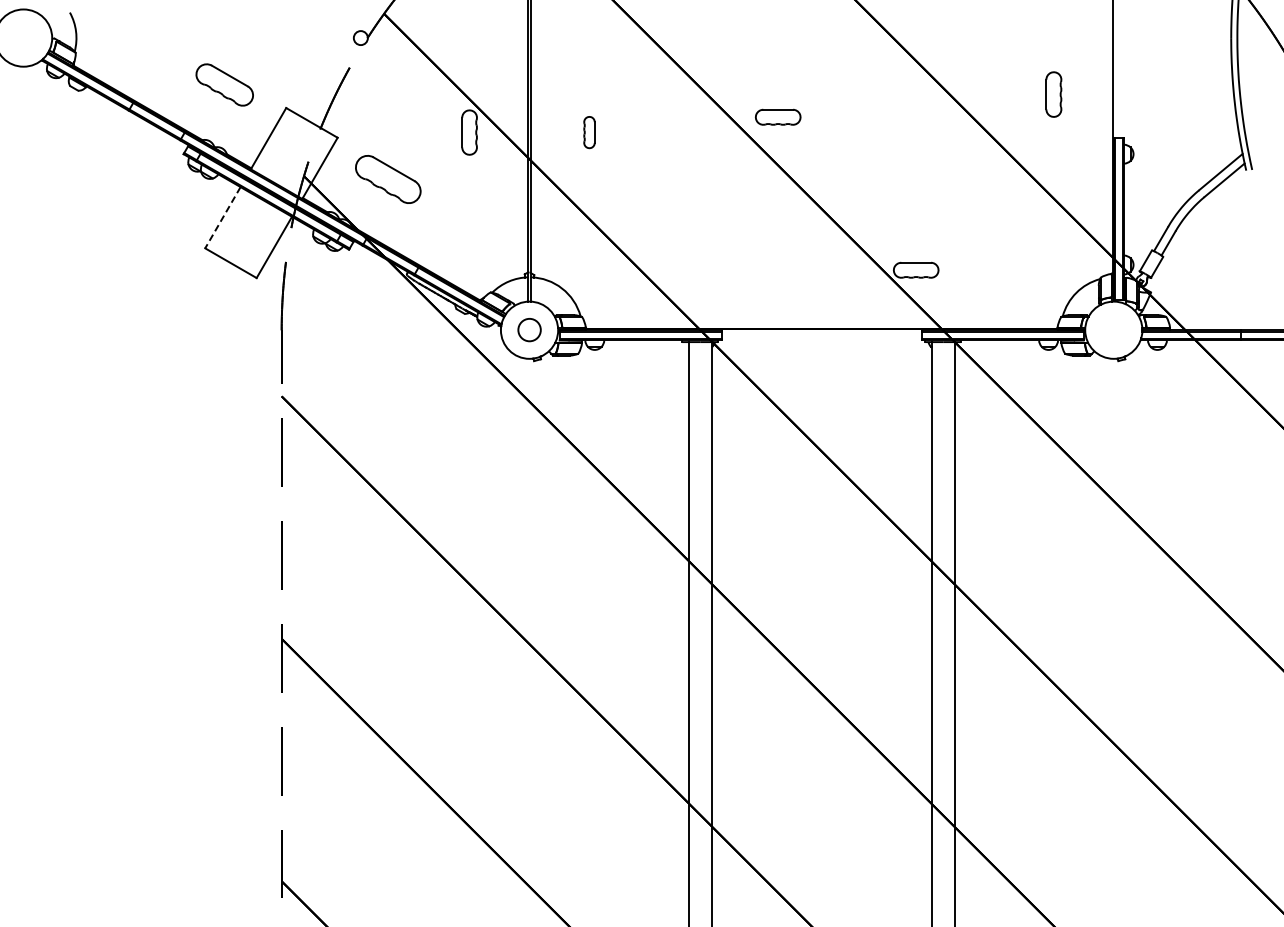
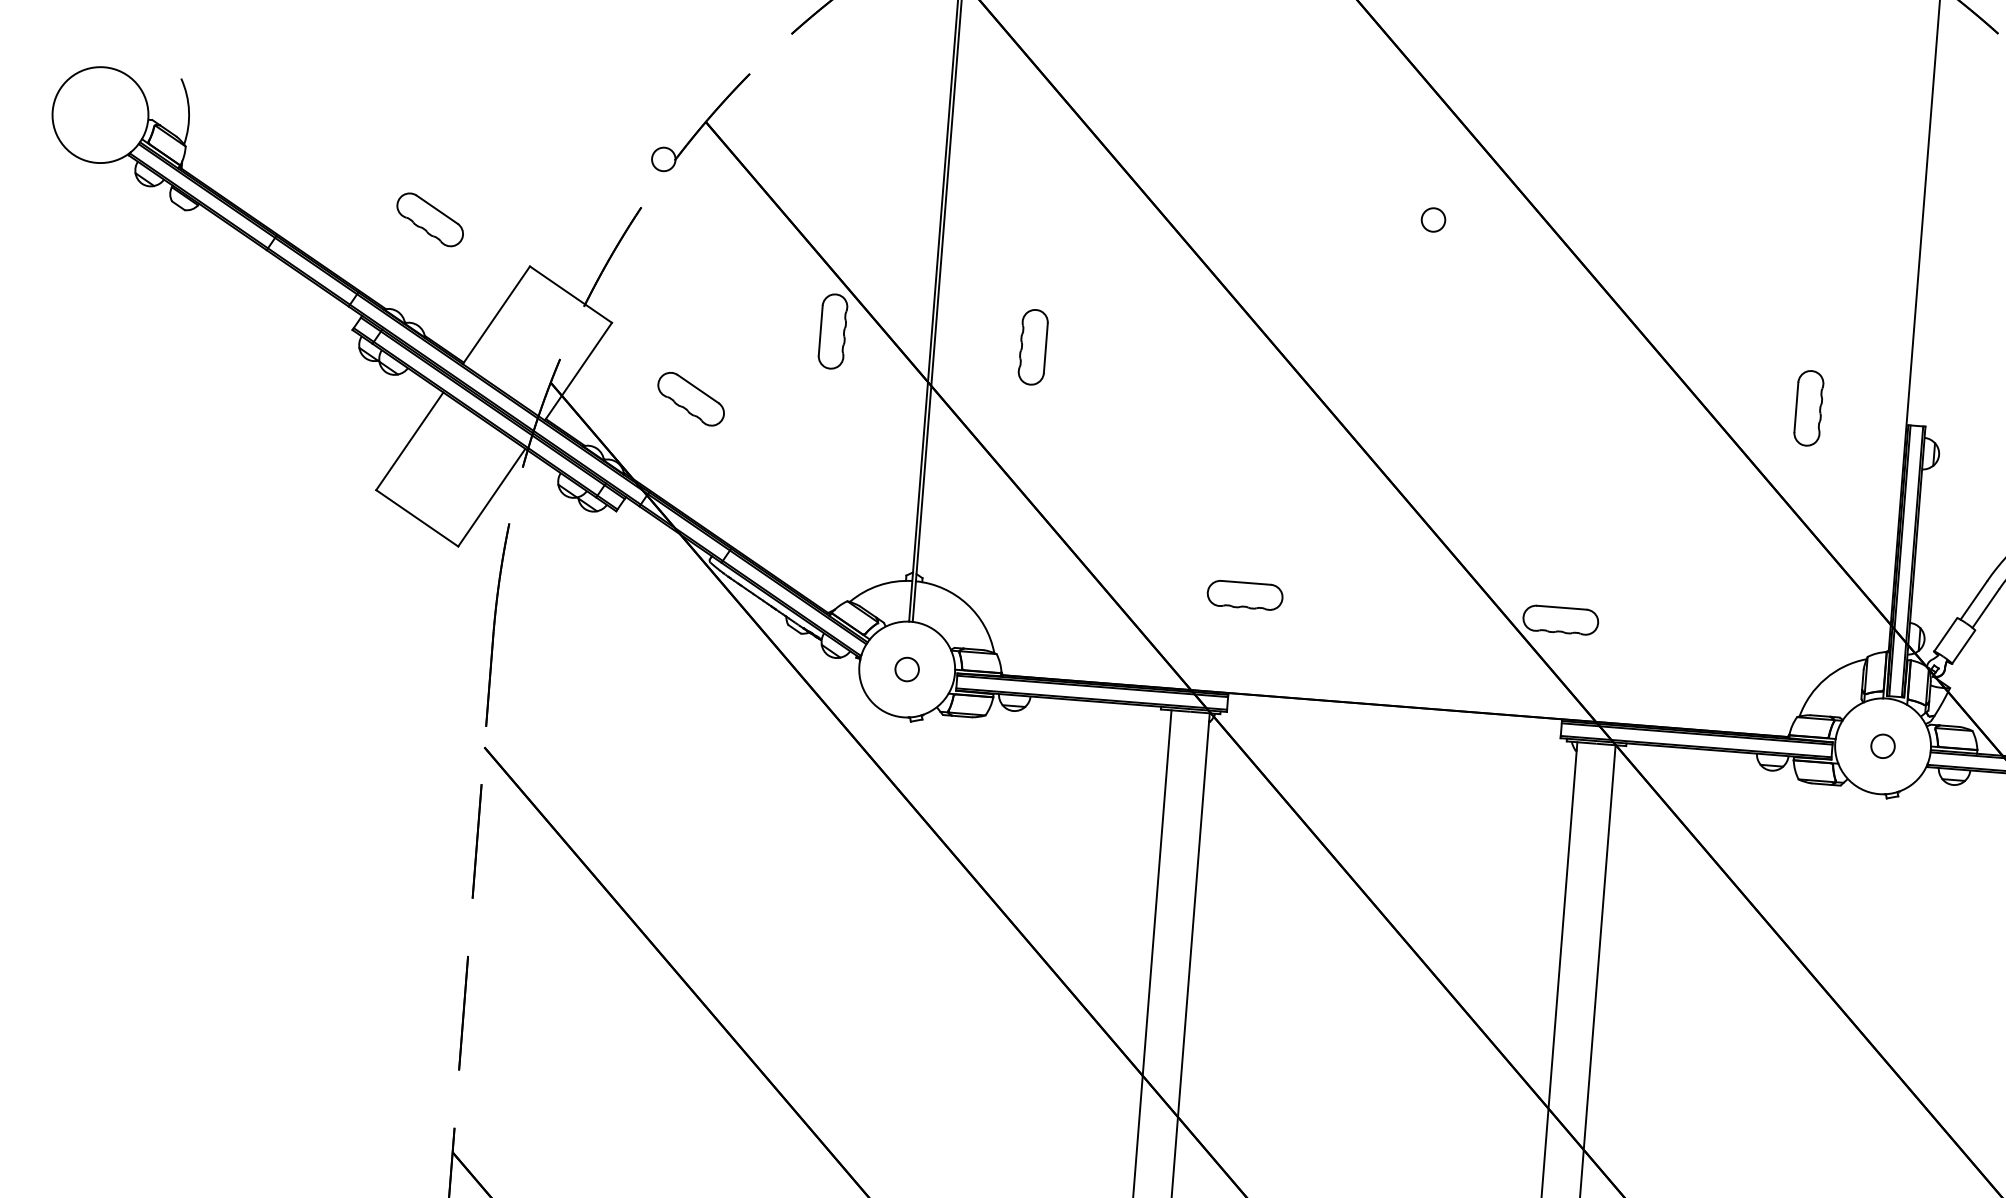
circle: (821, 37) -> (1433, 218), added
part: (224, 84) -> (429, 219), size x0.71
part: (1053, 94) -> (1808, 408), moved
part: (777, 116) -> (1244, 593), moved
part: (589, 132) -> (1033, 347), size x1.43
part: (388, 179) -> (691, 399), size x0.62
line: (222, 218) -> (409, 442), dashed -> solid
circle: (529, 330) -> (907, 669), size x0.62
circle: (1113, 330) -> (1882, 746), added

